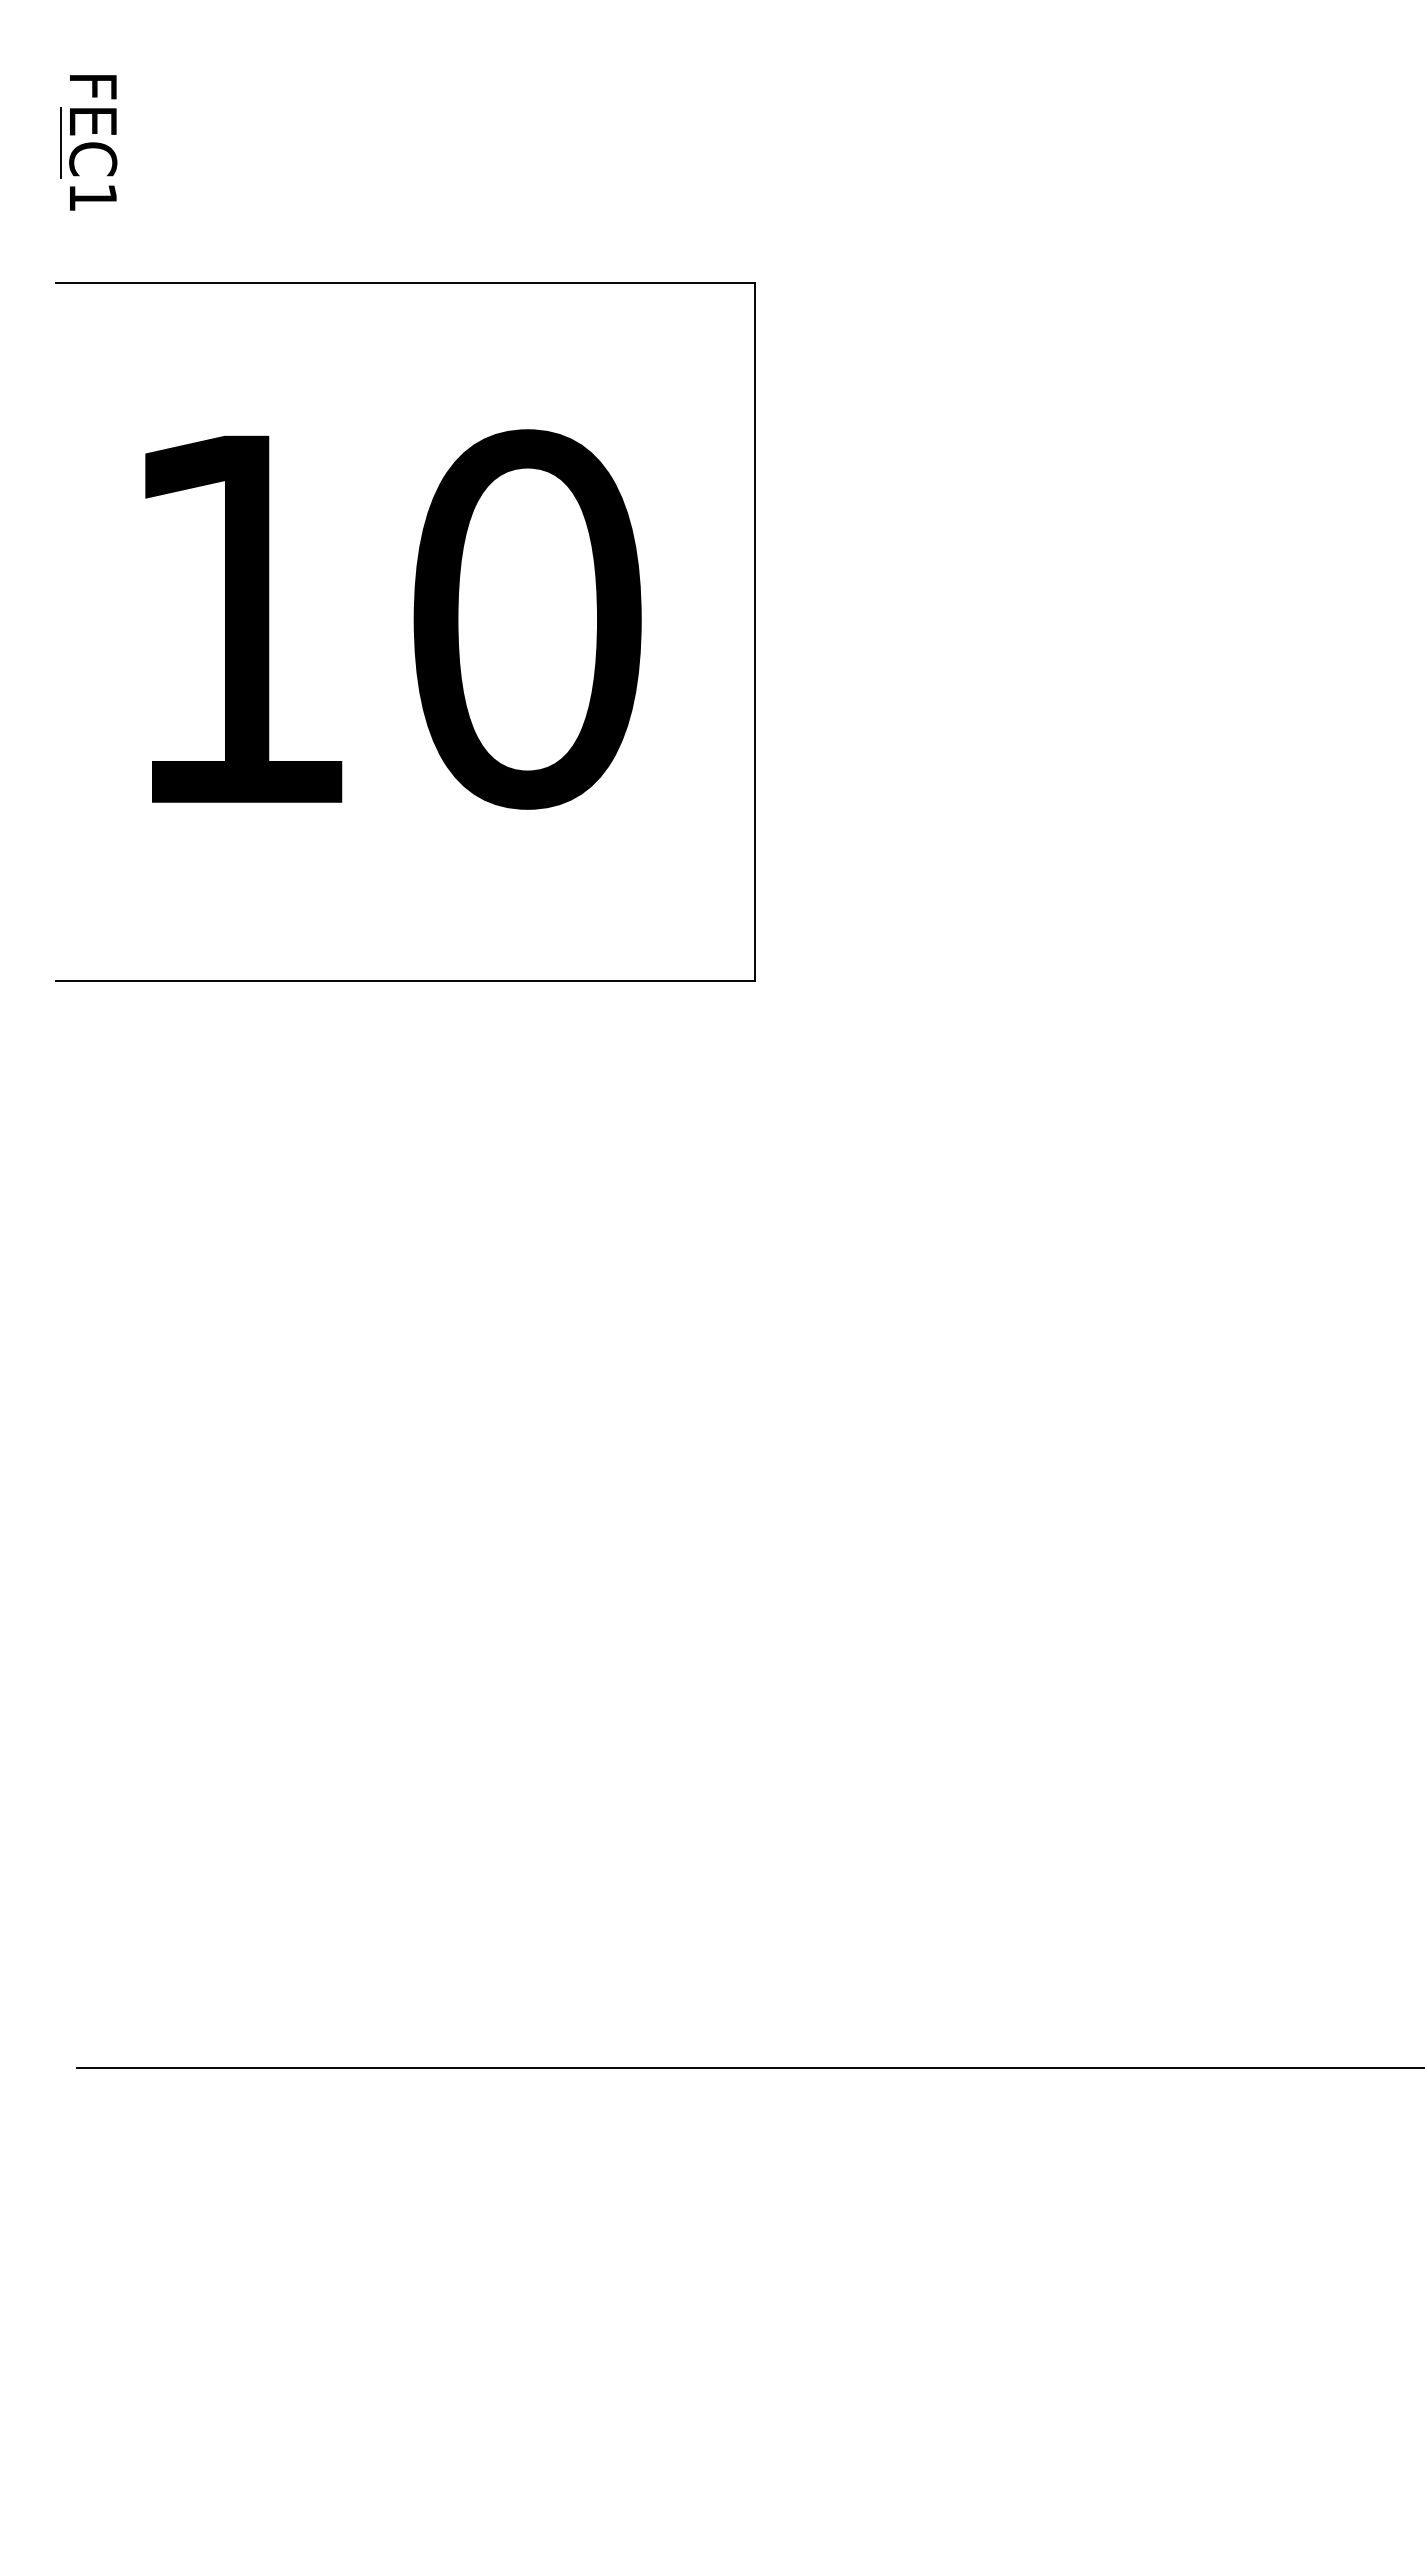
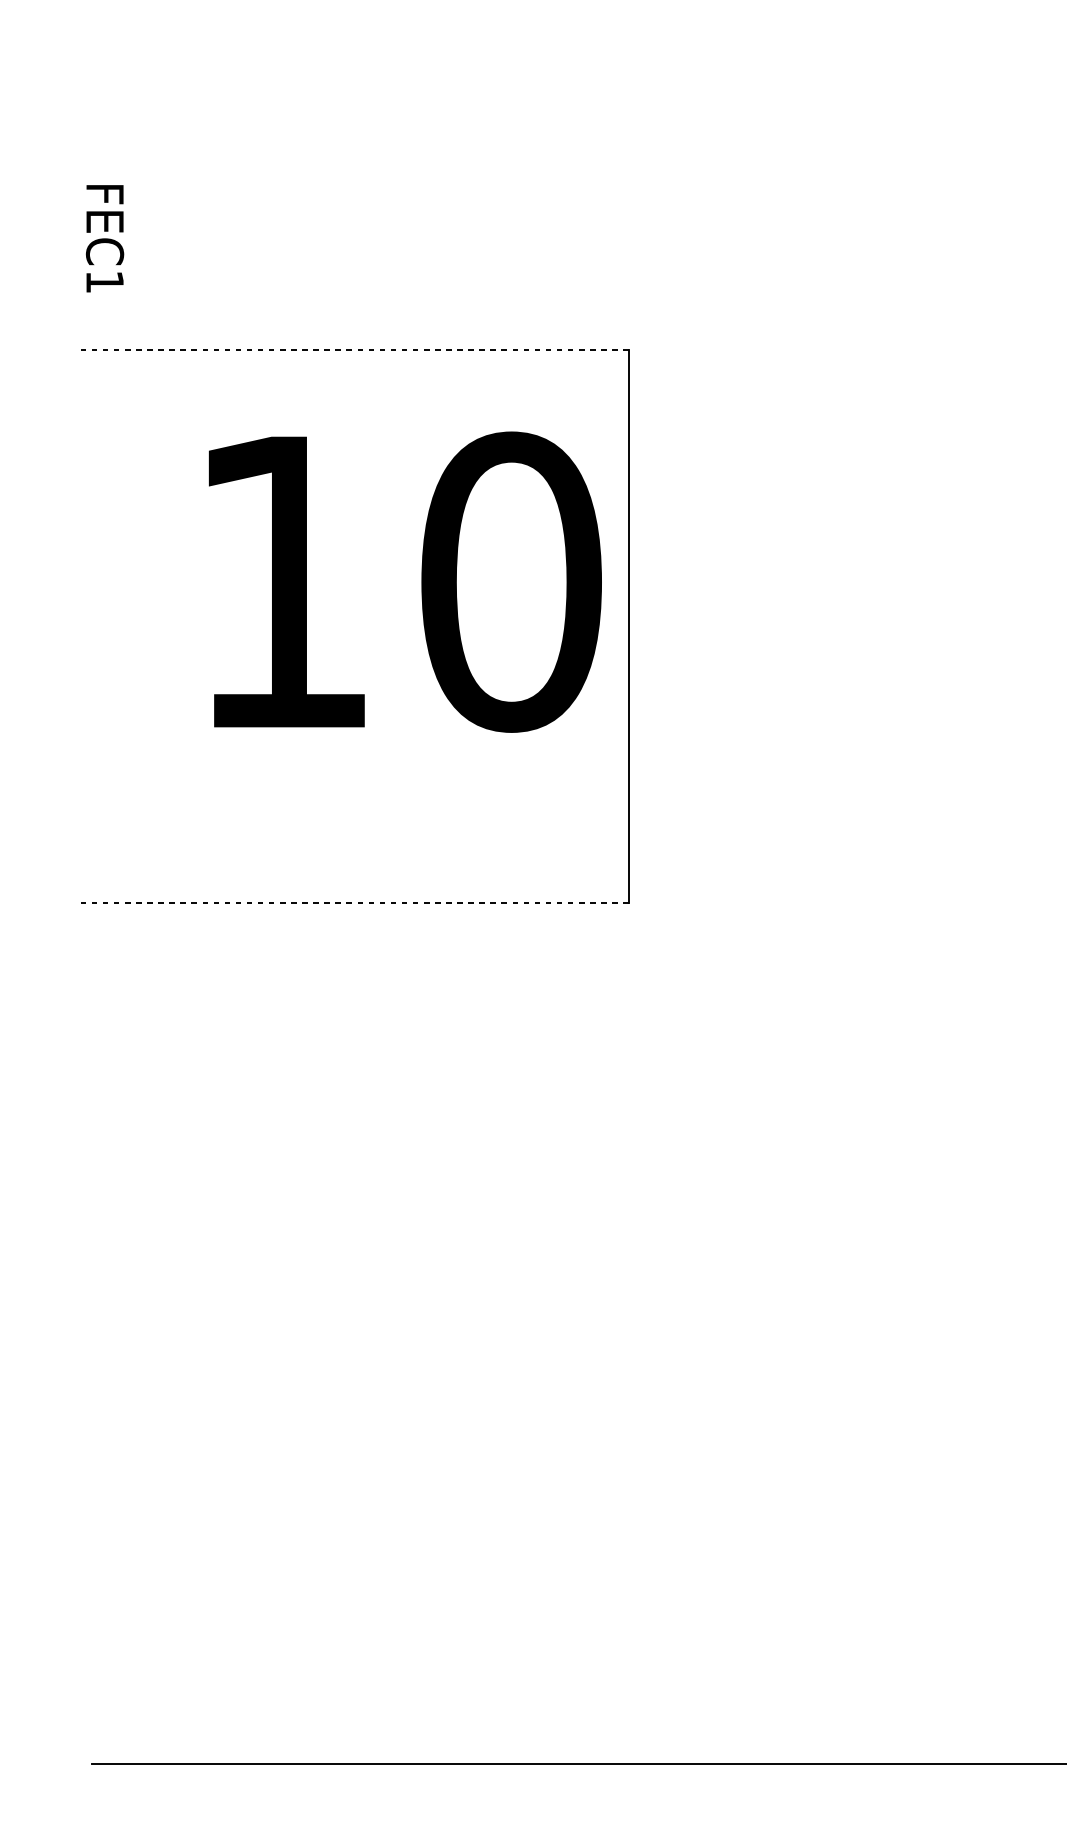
line: (61, 142) -> (79, 238), removed
line: (404, 282) -> (351, 349), solid -> dashed
text: (393, 619) -> (405, 582), moved
line: (404, 981) -> (351, 902), solid -> dashed

